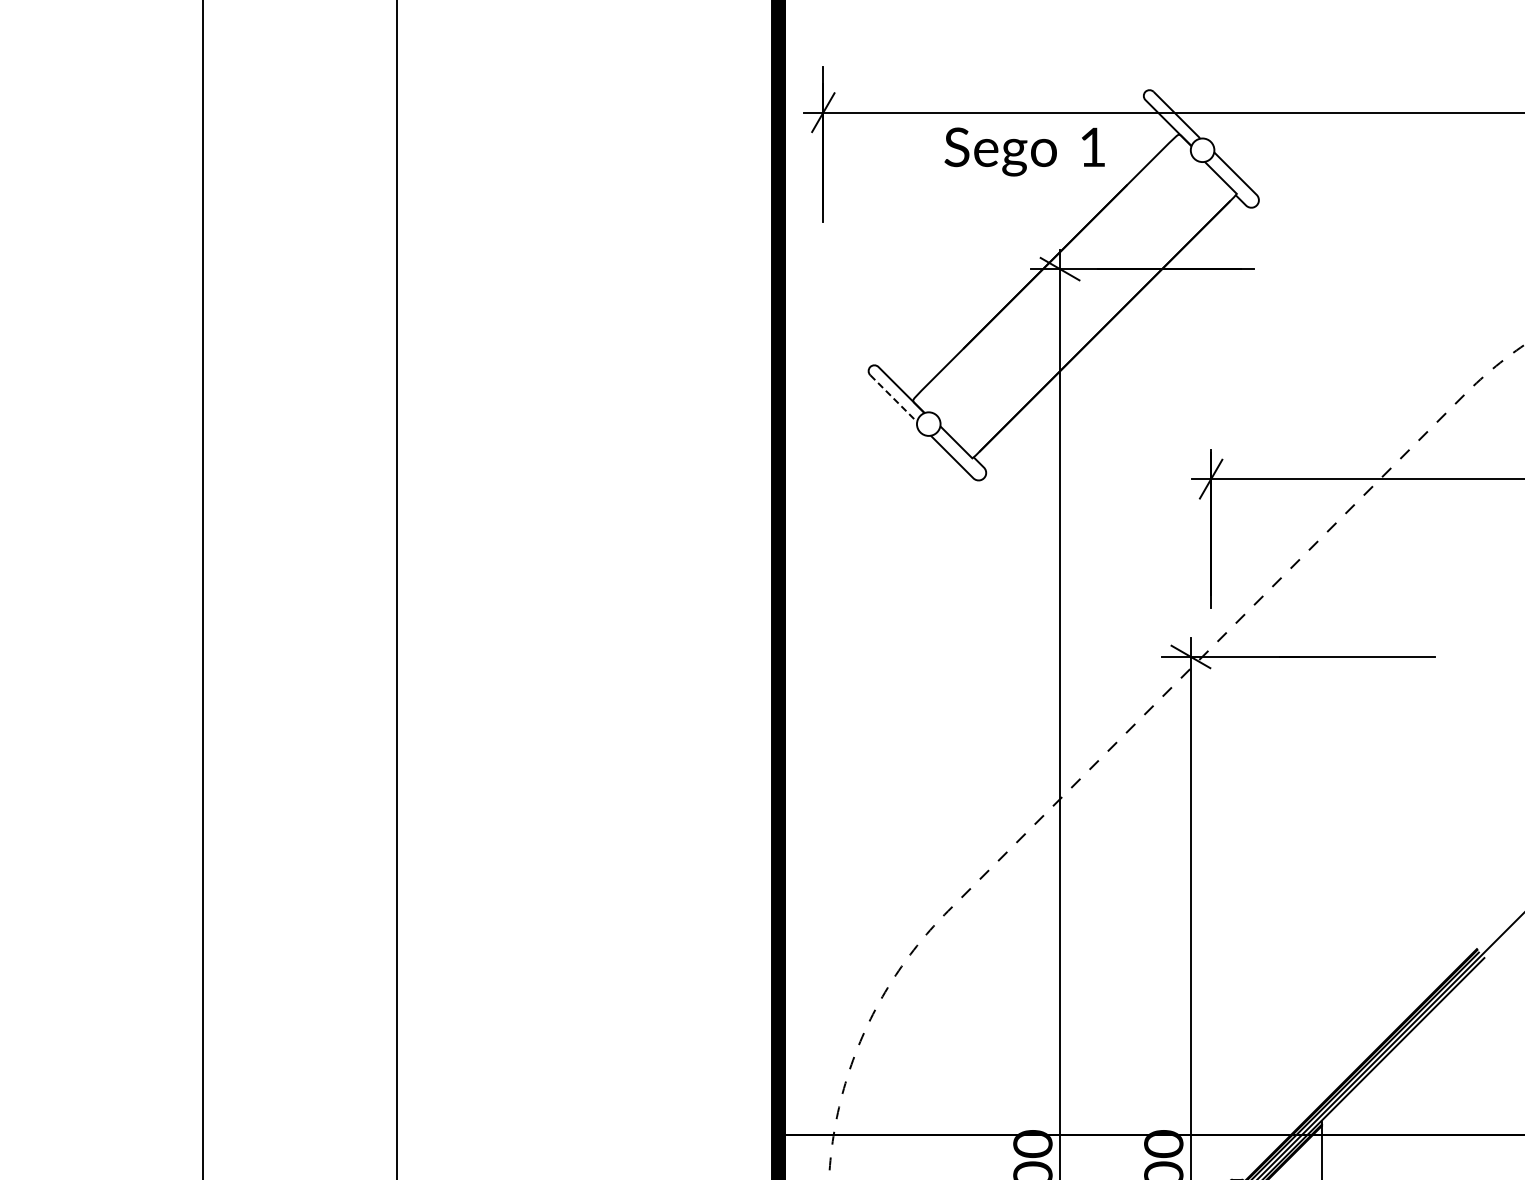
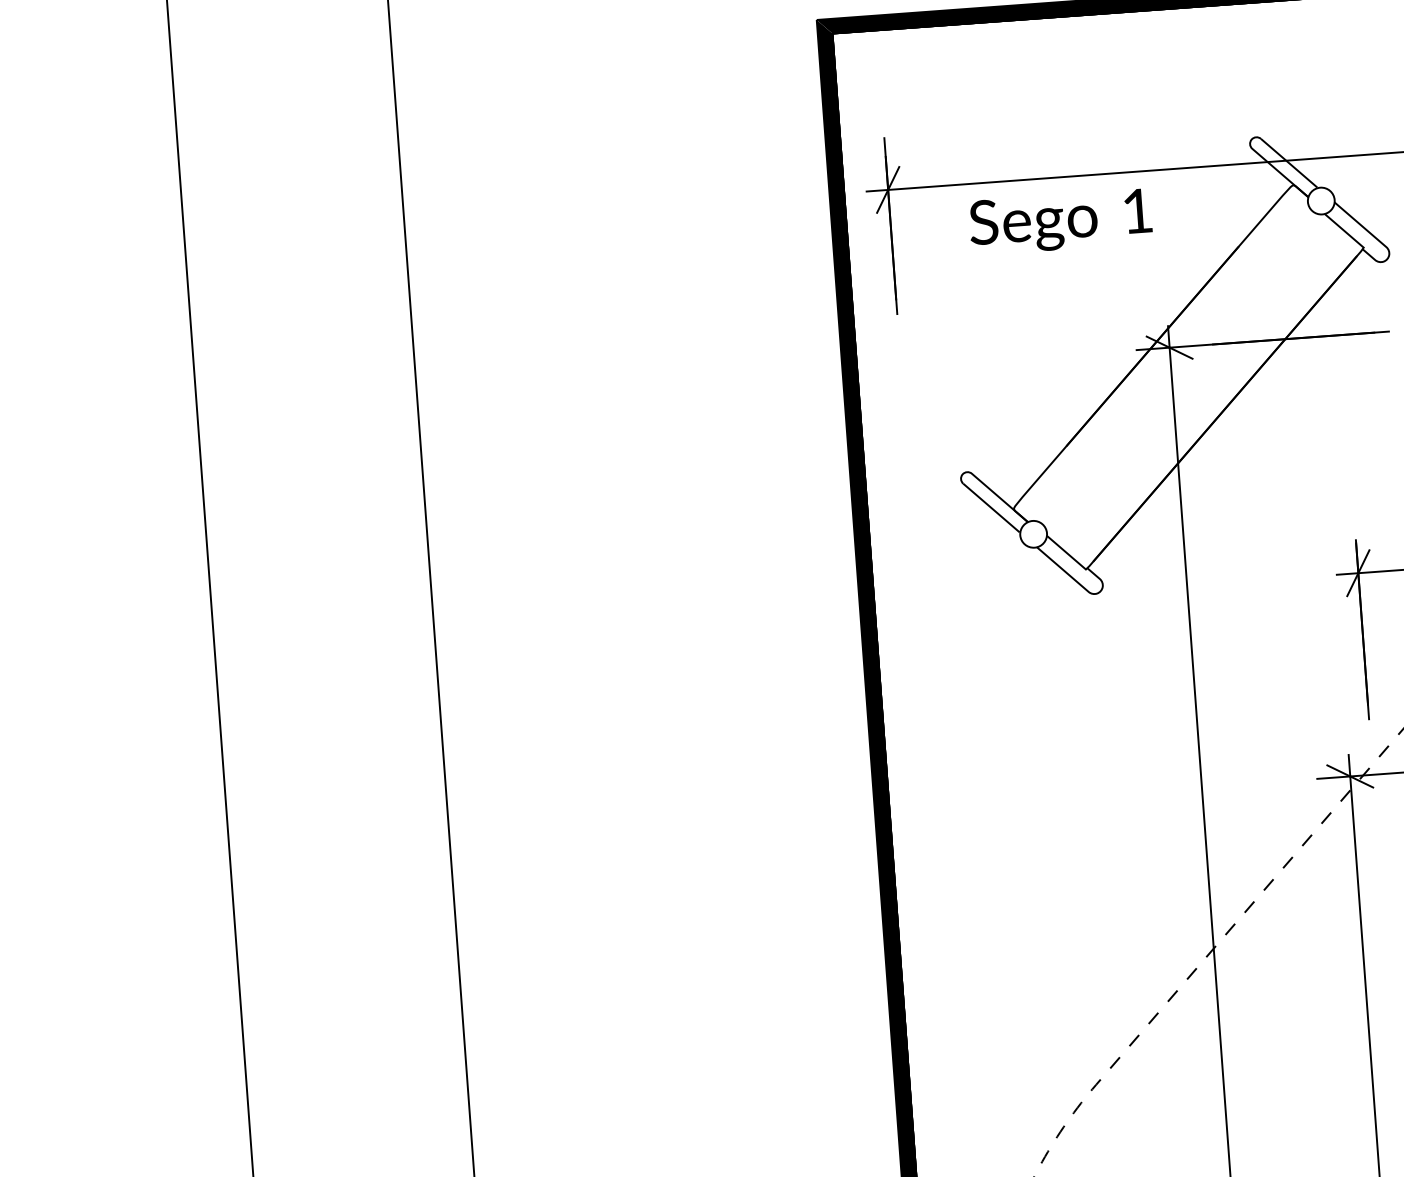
text: (1024, 151) -> (1060, 221), moved
line: (893, 398) -> (991, 508), dashed -> solid

